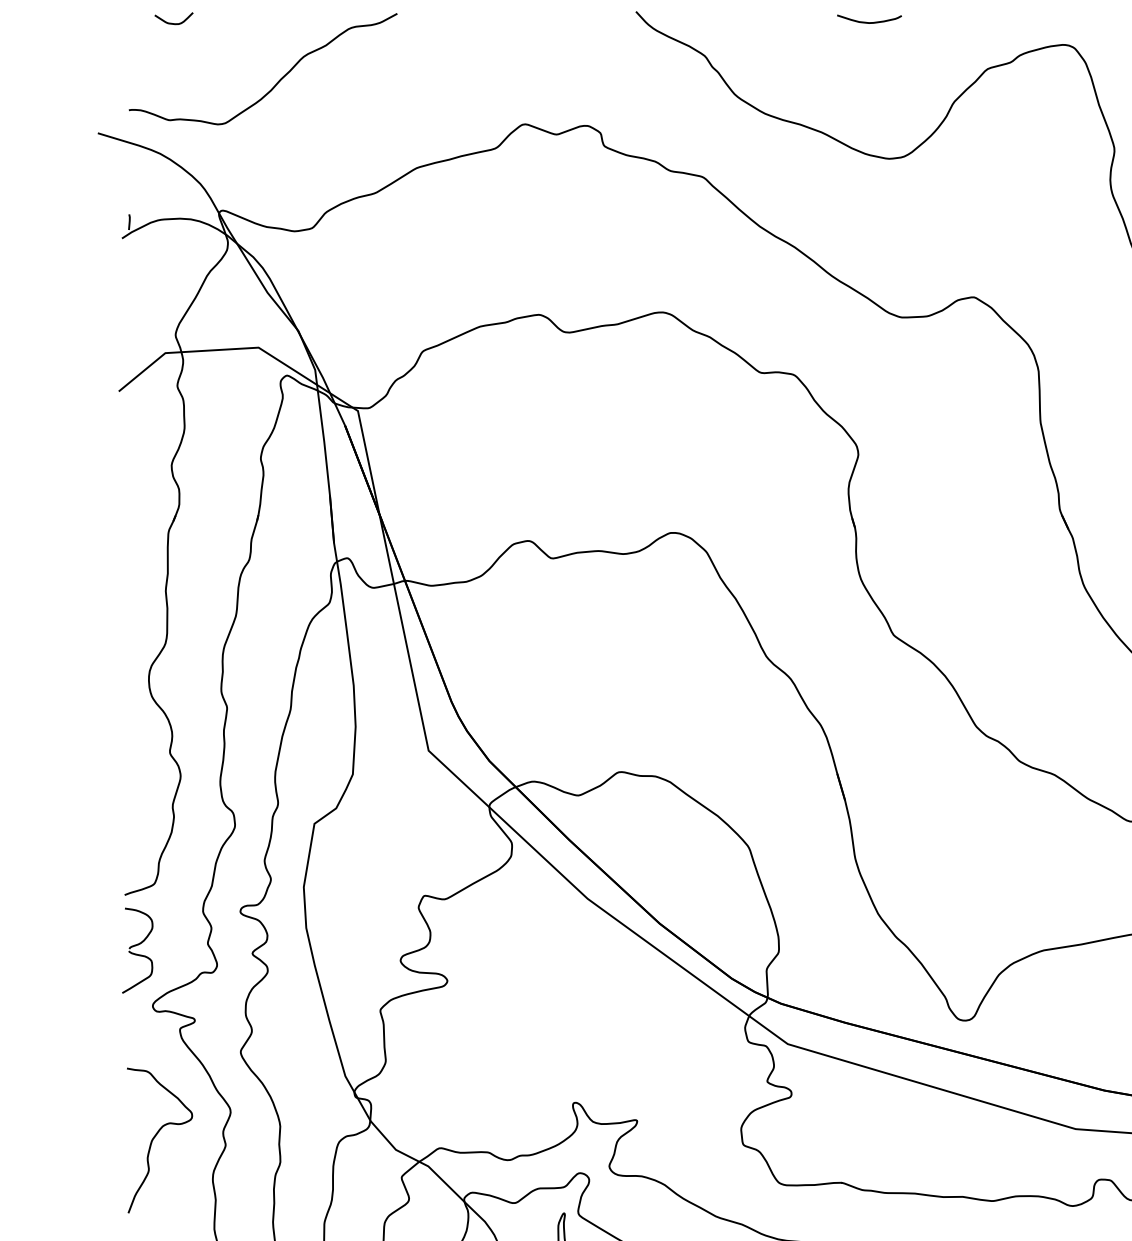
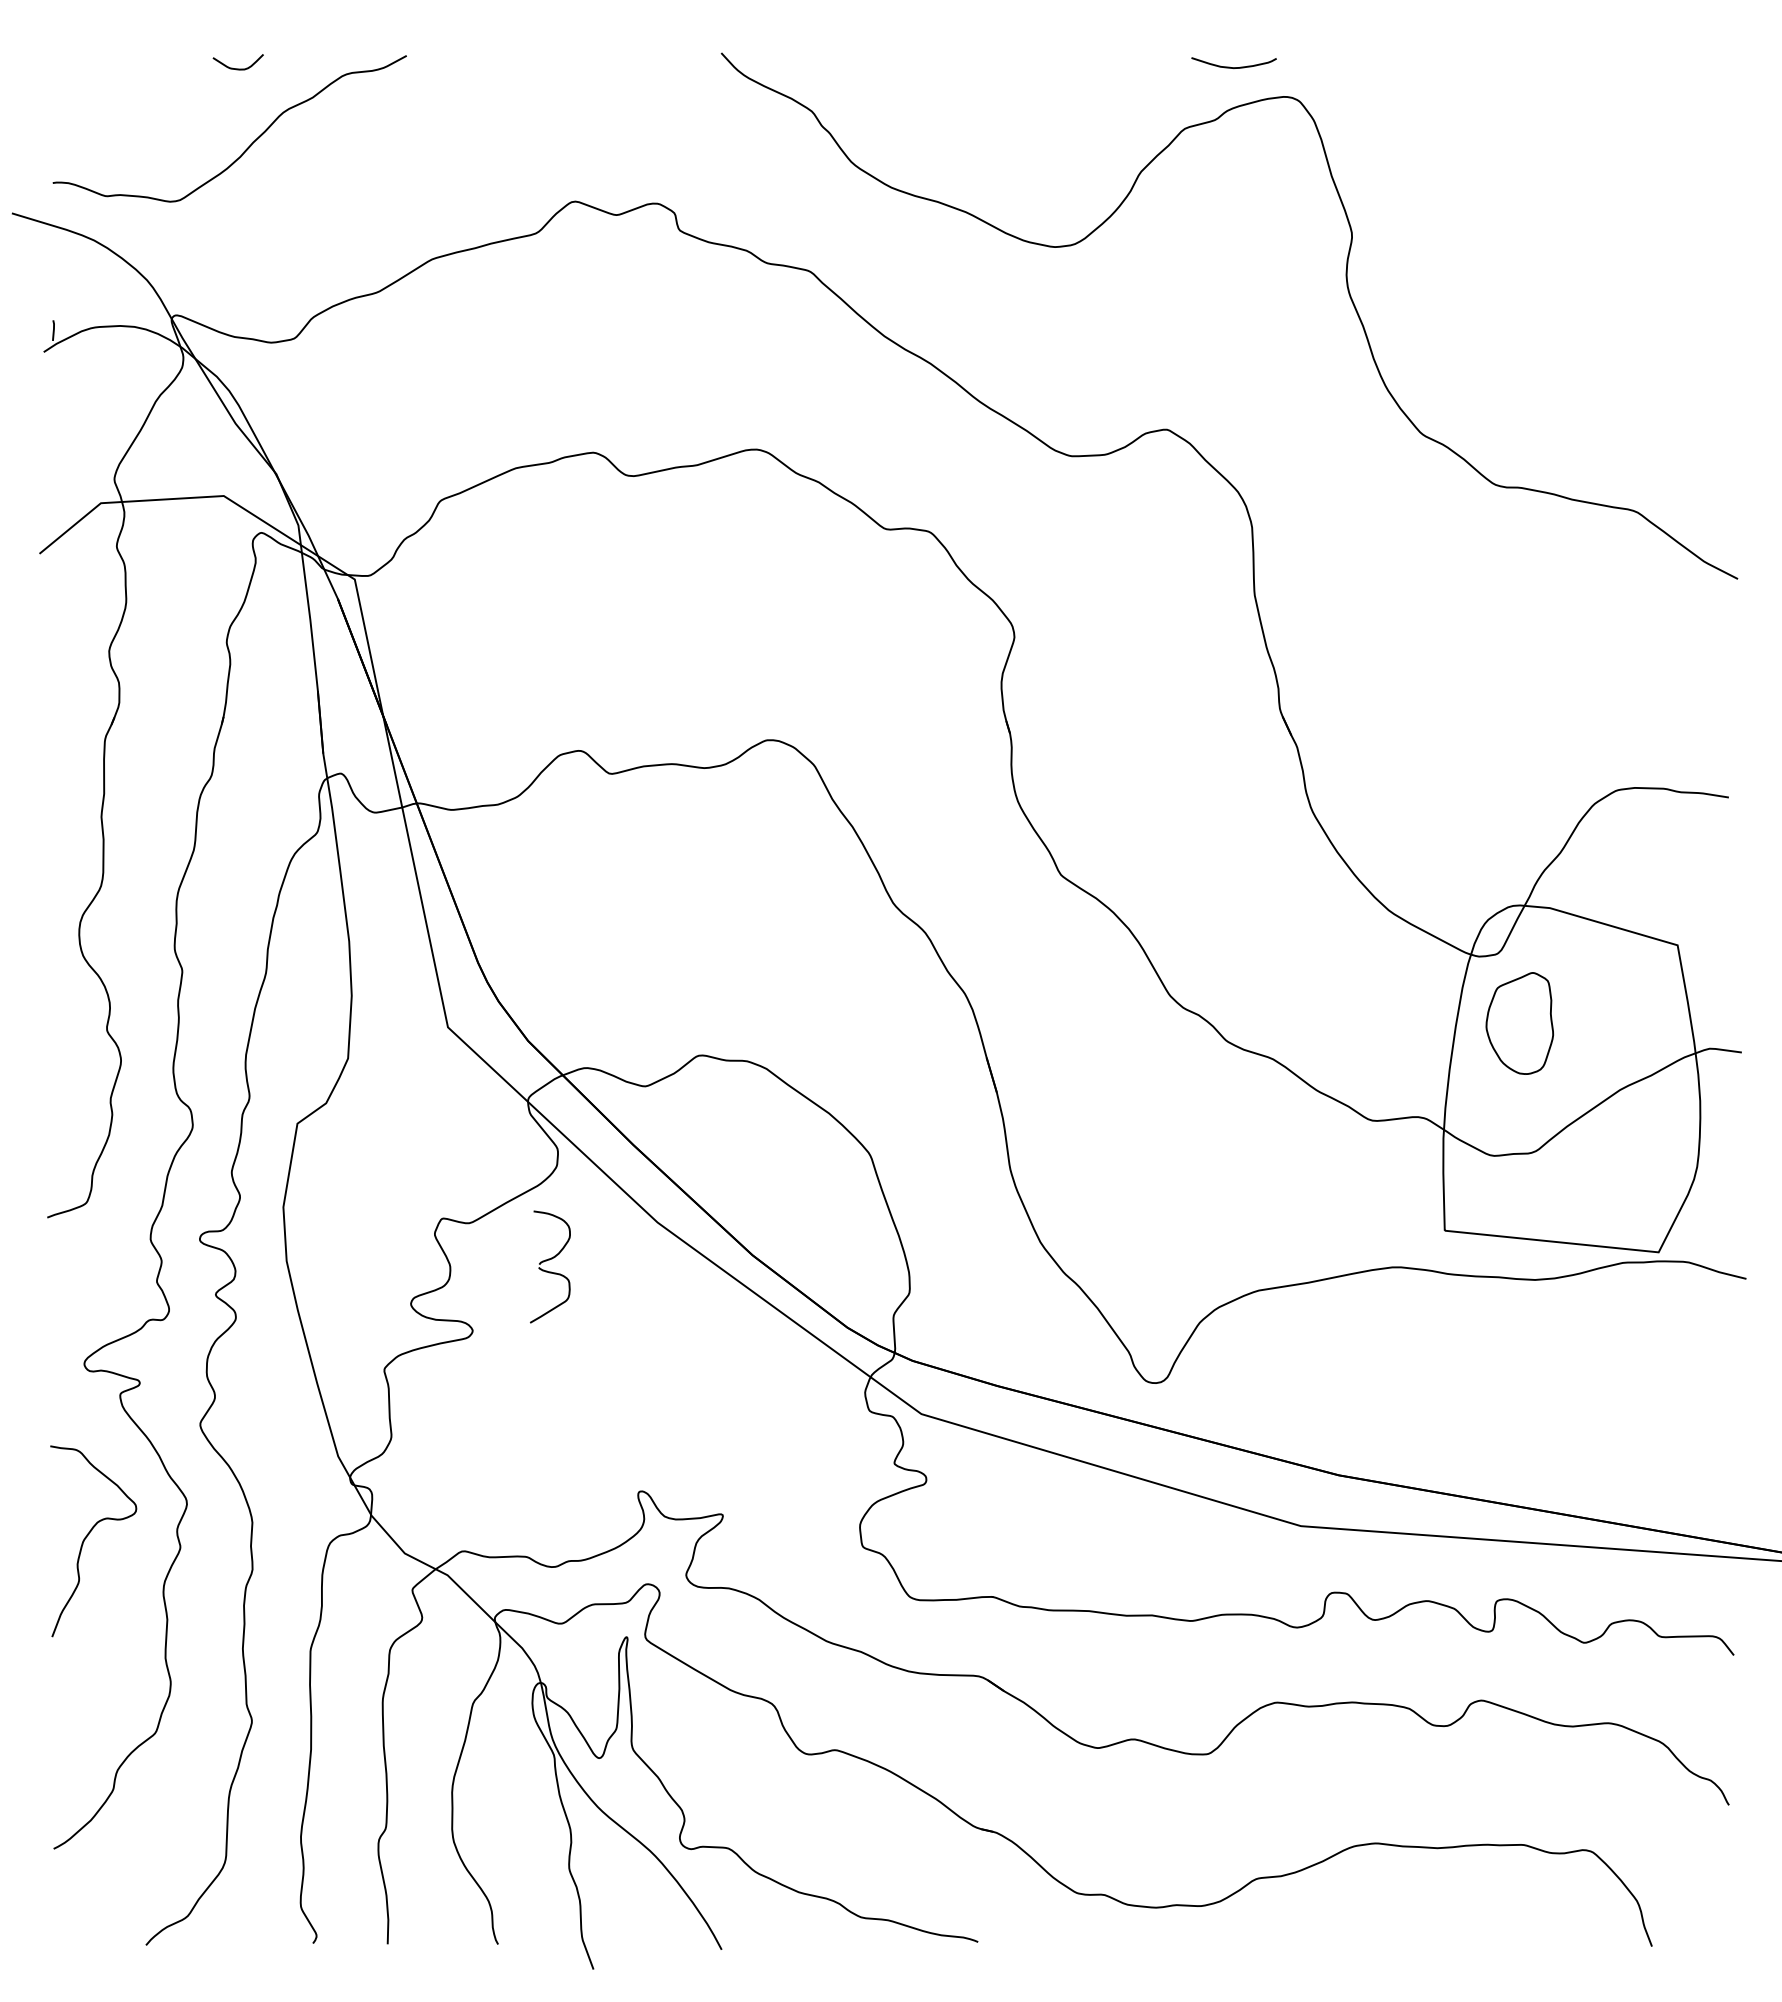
curve: (866, 21) -> (1230, 66), moved
curve: (173, 23) -> (237, 68), moved
part: (137, 950) -> (550, 1266), moved

